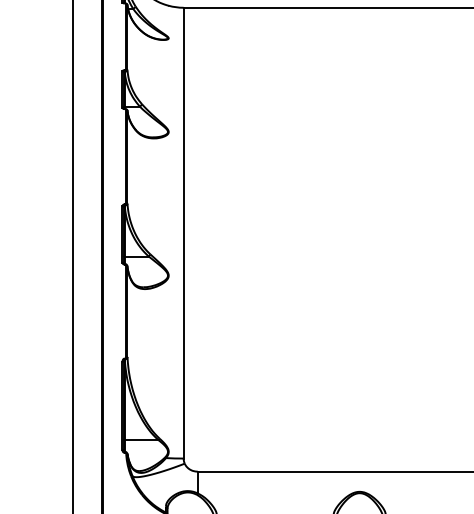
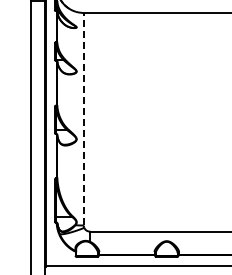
line: (183, 231) -> (83, 118), solid -> dashed

